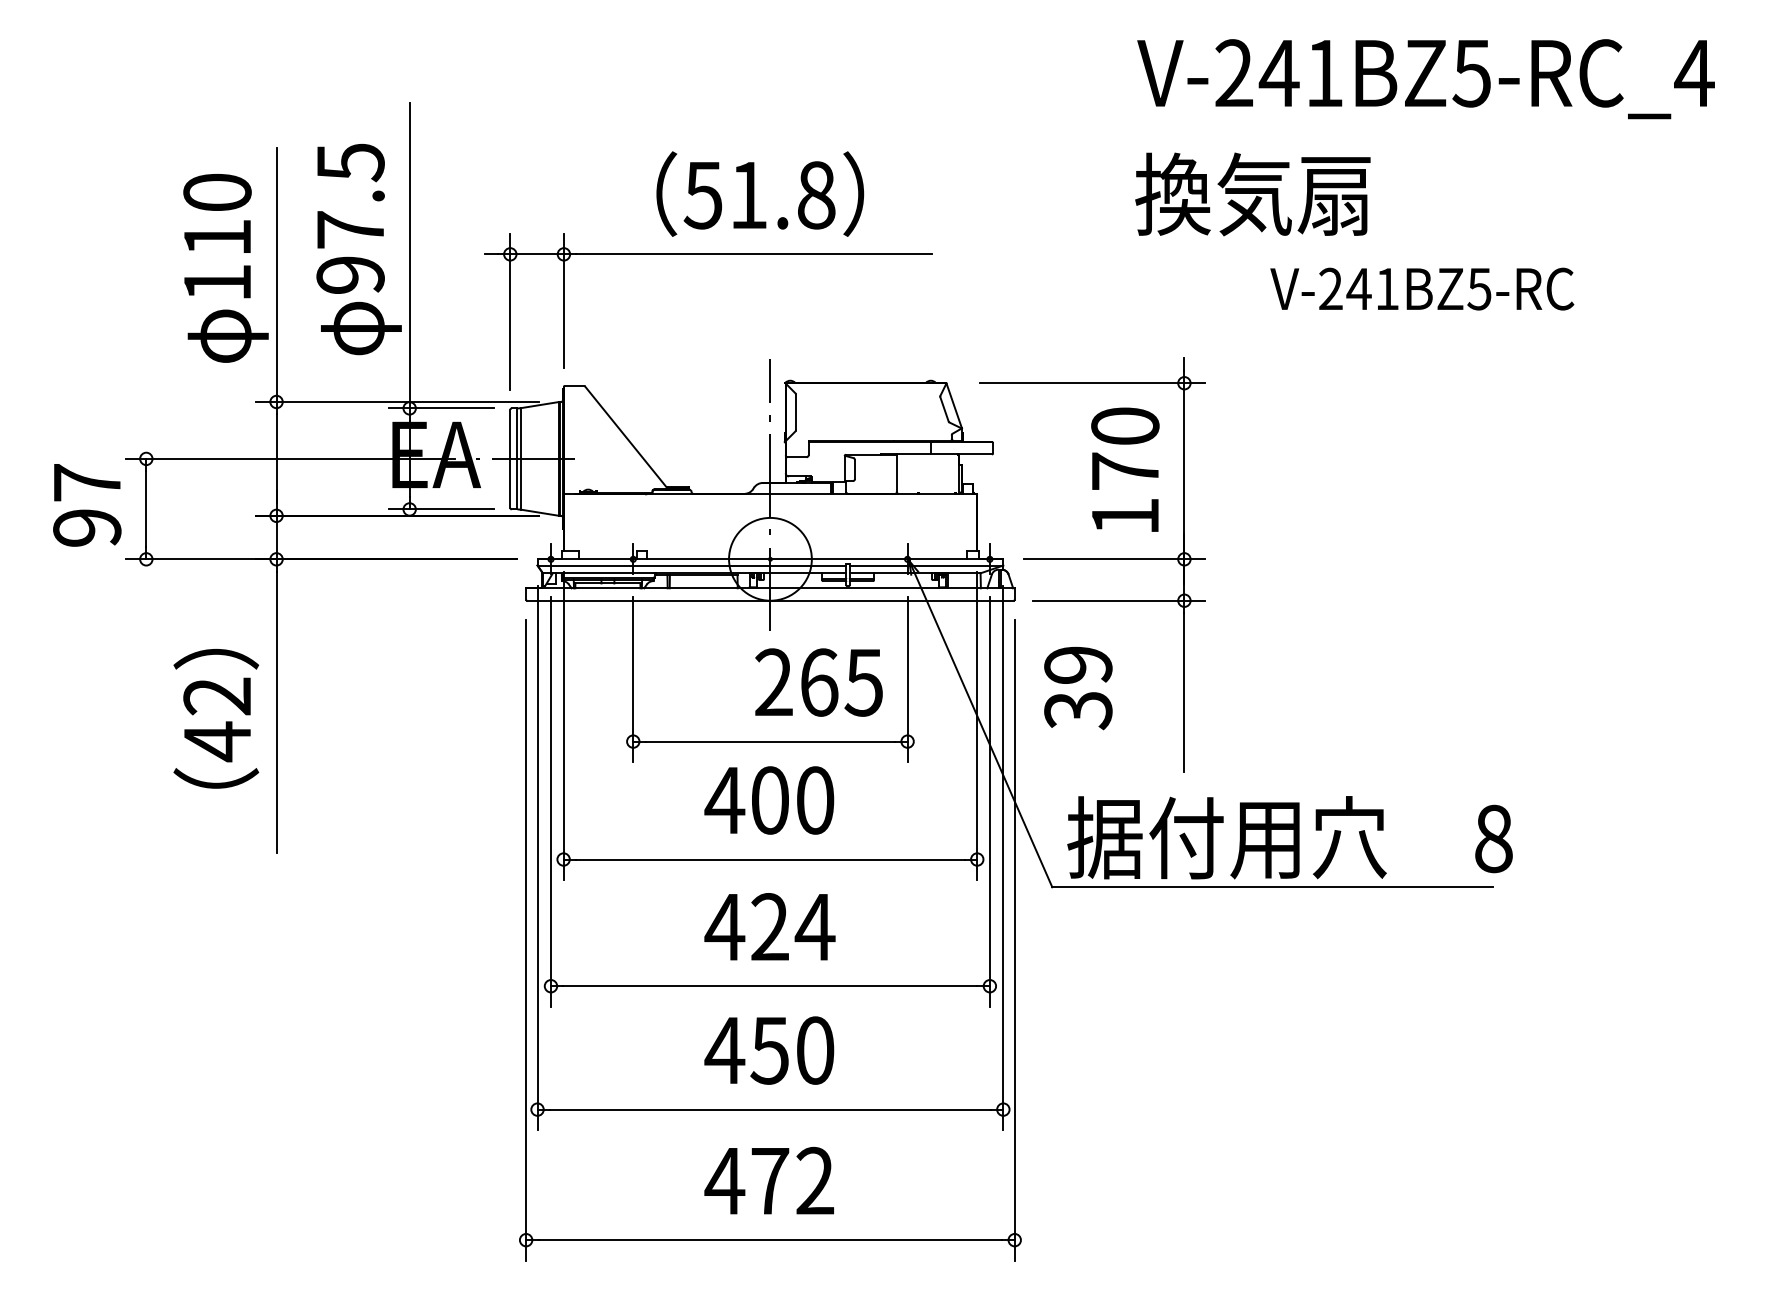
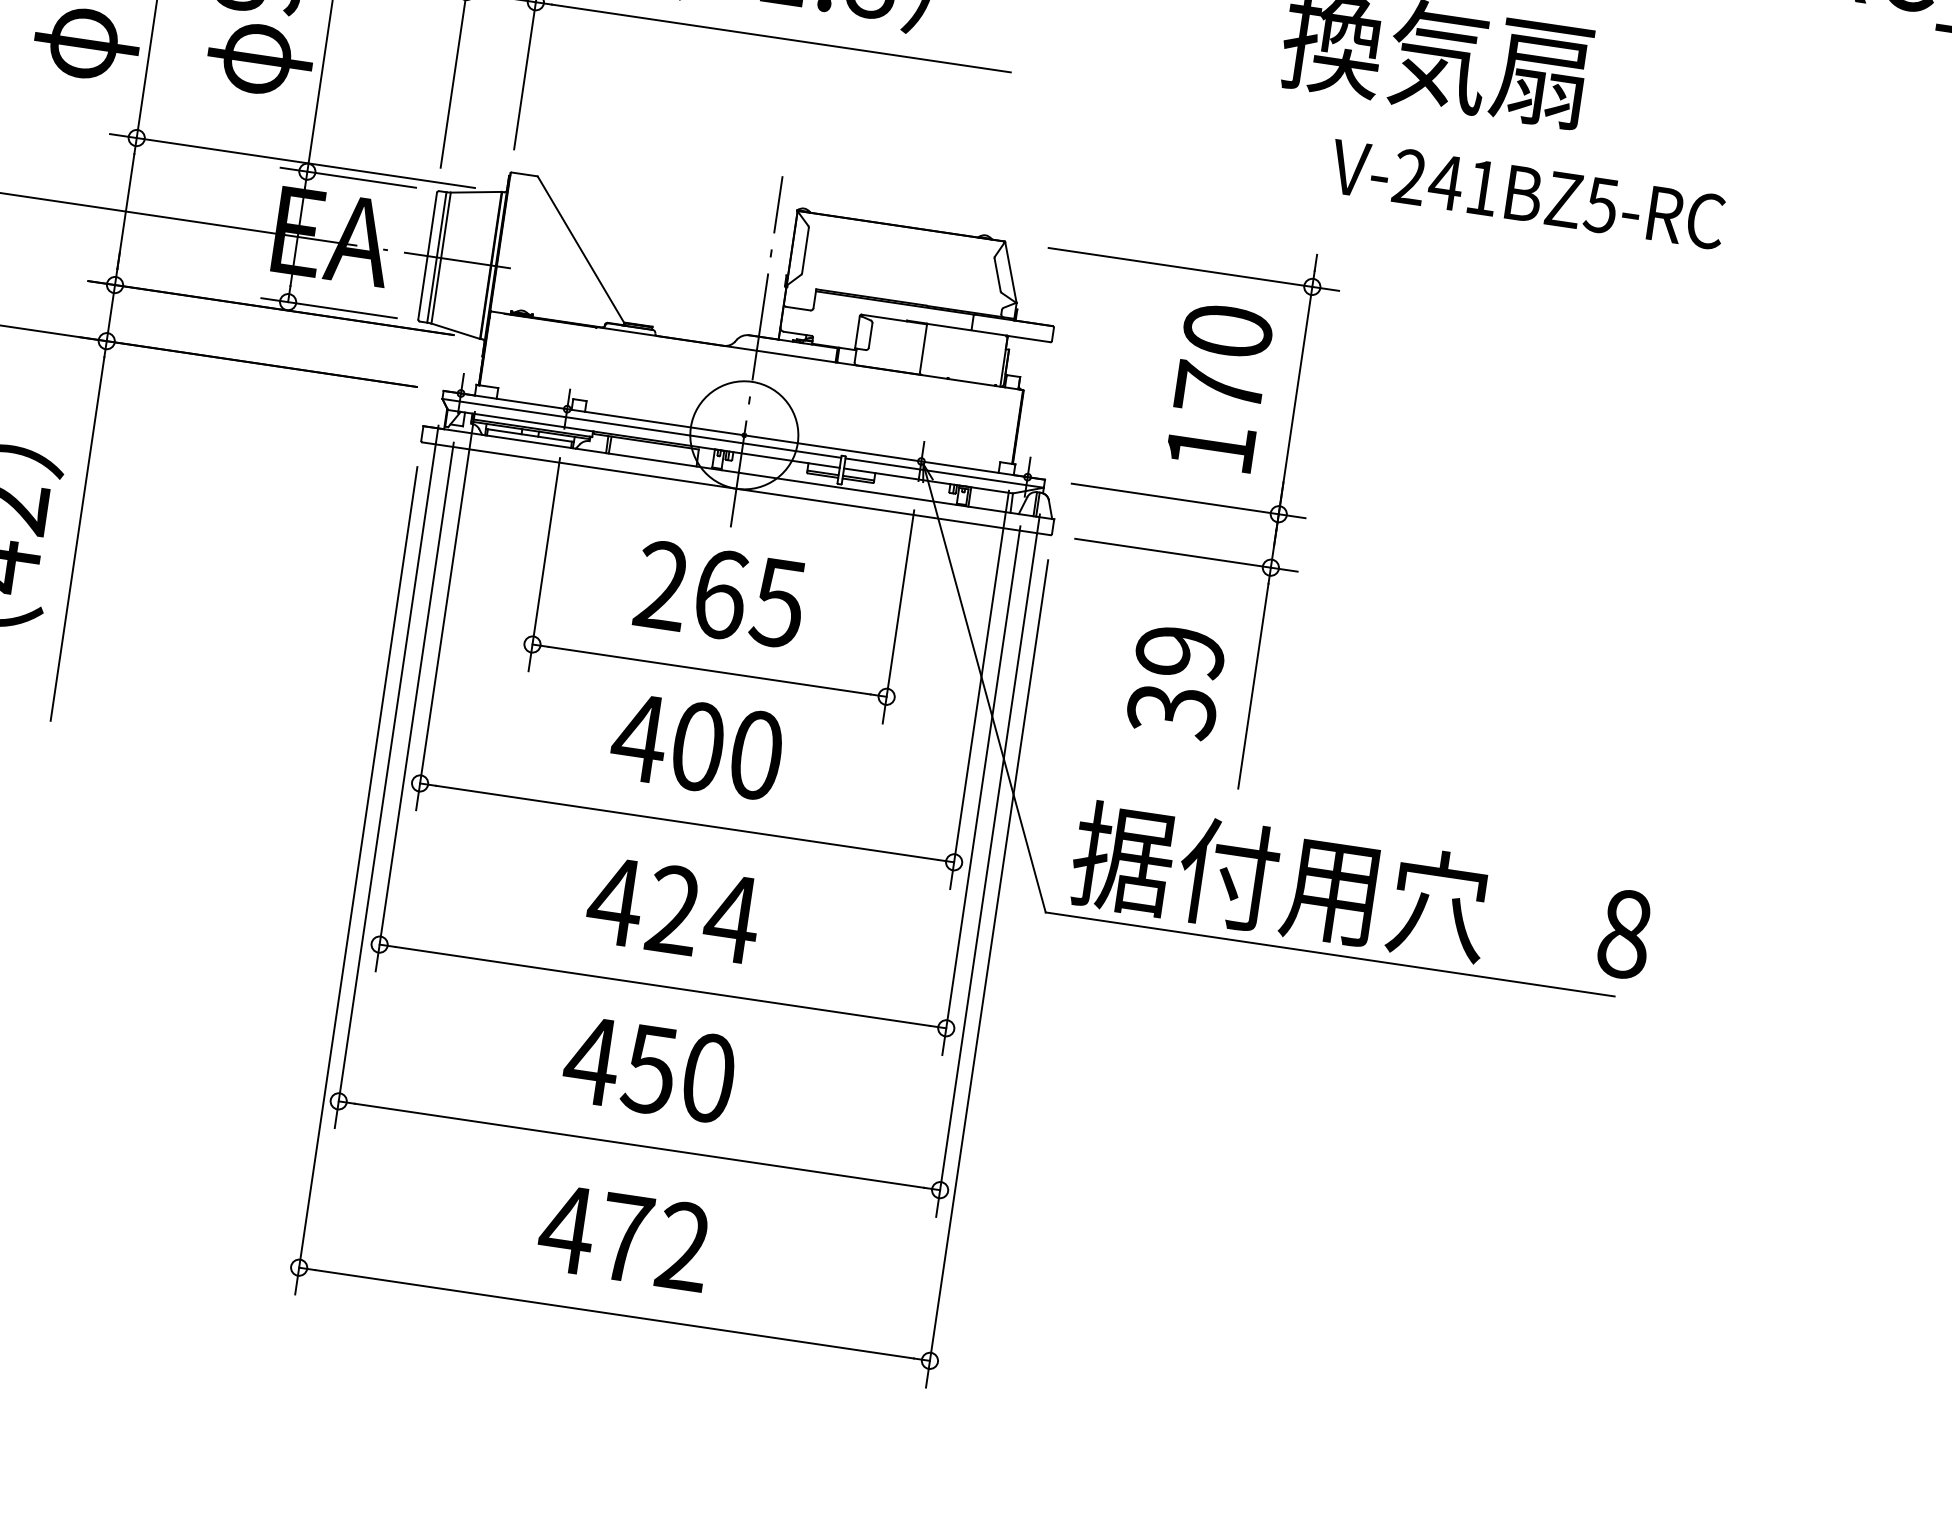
text: (1422, 288) -> (1528, 193), moved
text: (818, 682) -> (719, 594), moved
text: (1078, 688) -> (1176, 682), moved

